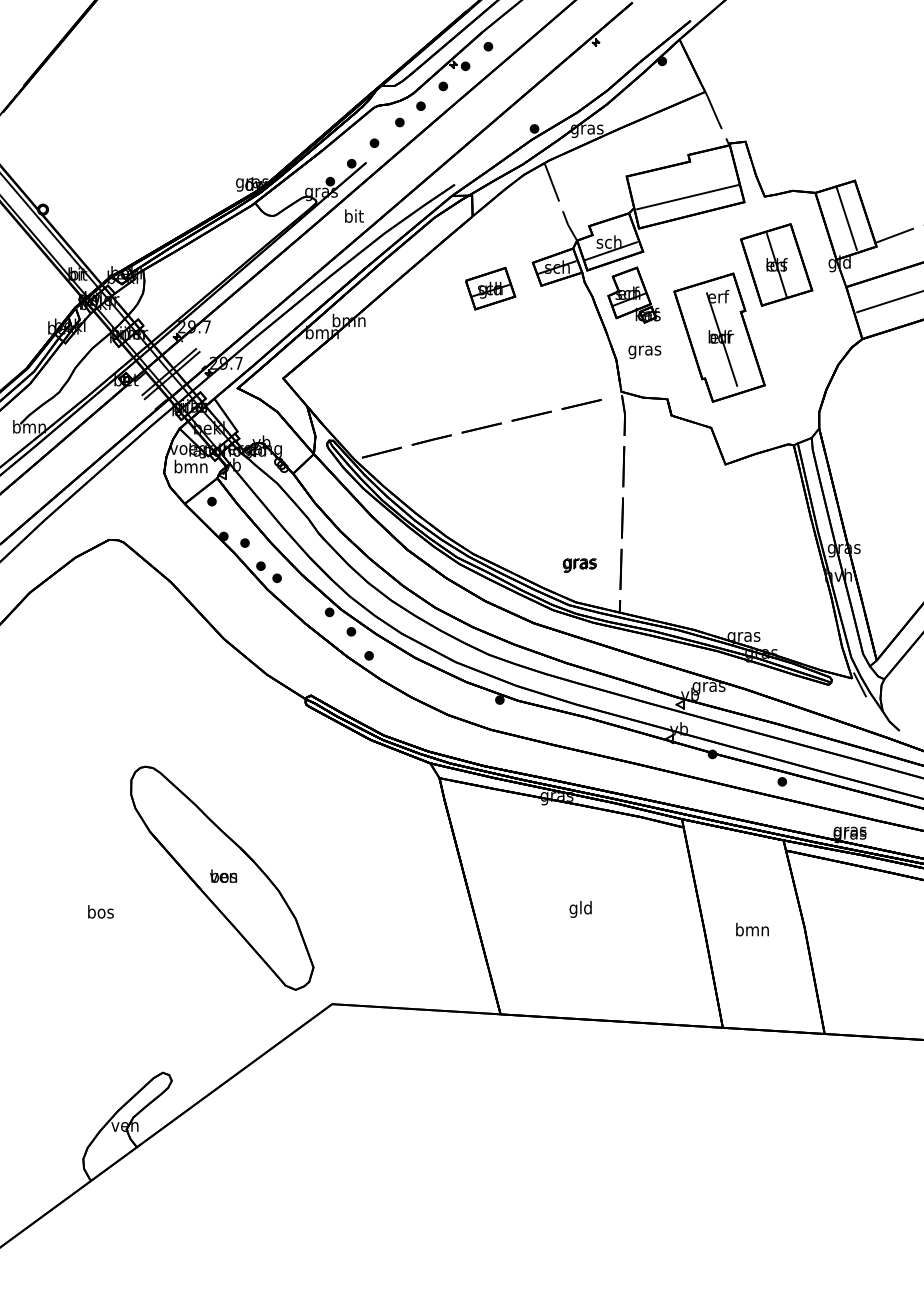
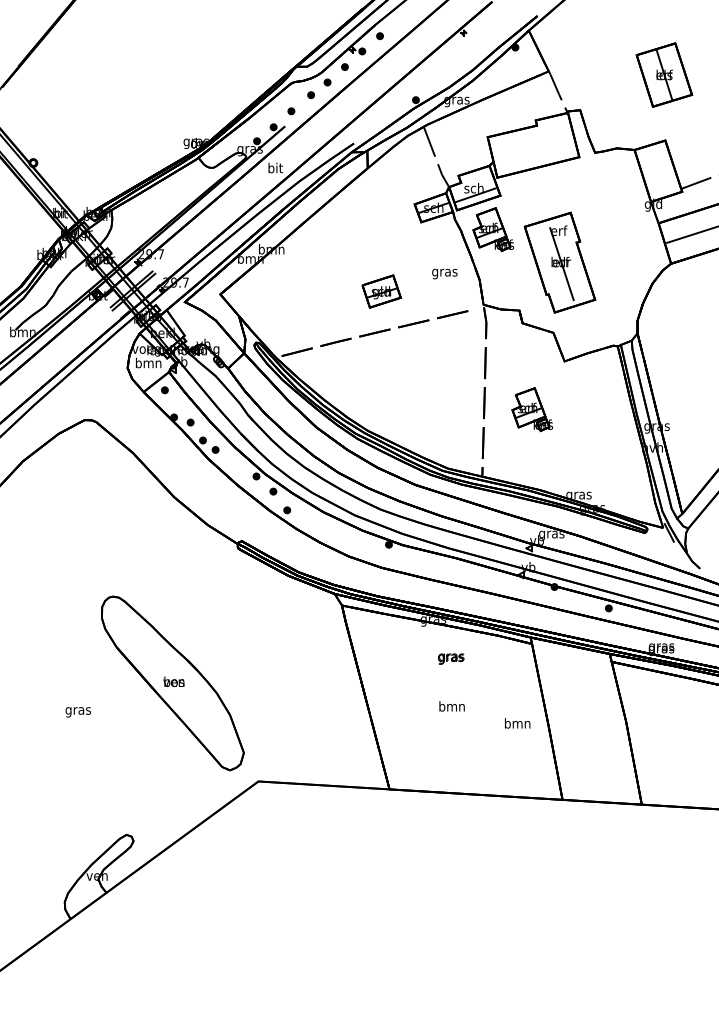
line: (686, 196) -> (534, 152), removed
line: (846, 217) -> (658, 169), removed
part: (776, 264) -> (664, 74), moved
part: (490, 288) -> (381, 291), moved
text: (644, 351) -> (444, 273), moved
part: (684, 526) -> (532, 409), added
text: (580, 564) -> (451, 658), moved
text: (580, 909) -> (451, 707), gld -> bmn
text: (99, 913) -> (77, 710), bos -> gras
text: (752, 929) -> (517, 723), moved

